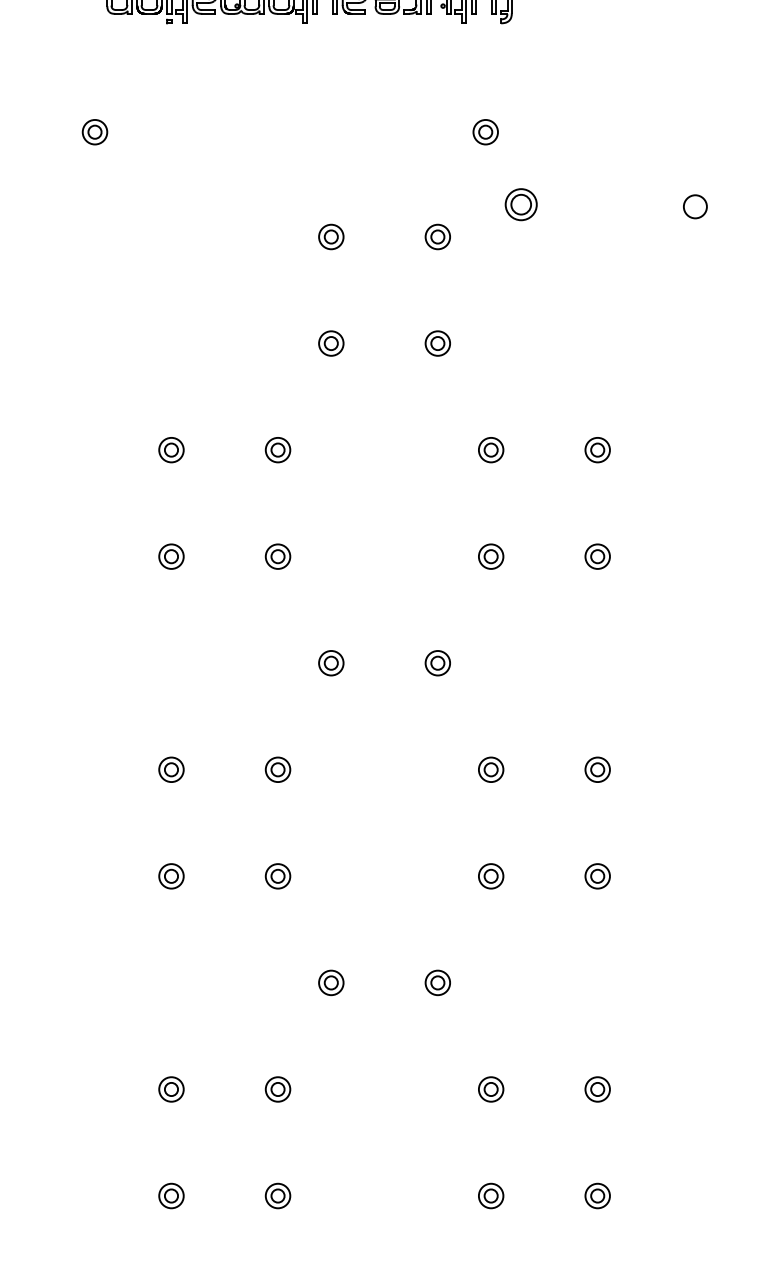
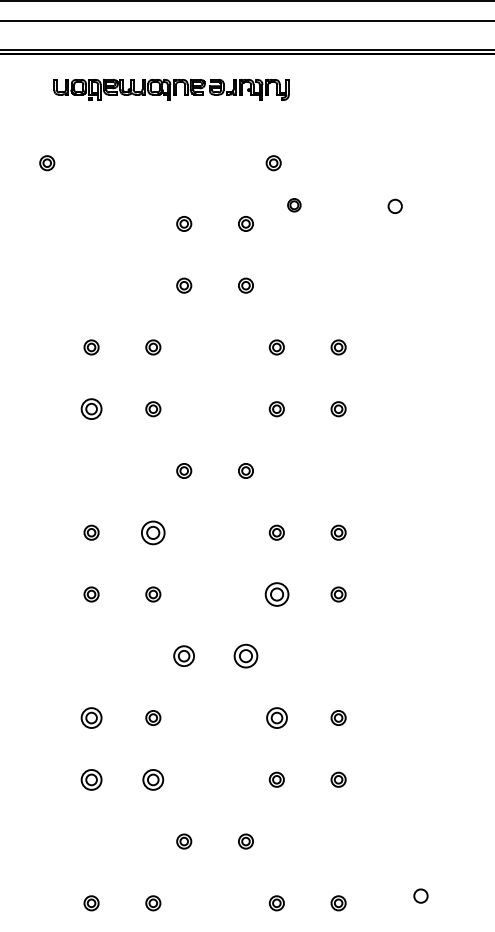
part: (521, 205) -> (294, 205), size x0.7
part: (171, 557) -> (91, 409), size x1.4
part: (278, 769) -> (153, 532), size x1.6
part: (490, 876) -> (276, 594), size x1.6
part: (331, 983) -> (184, 656), size x1.4
part: (437, 983) -> (245, 656), size x1.6
part: (171, 1088) -> (91, 717), size x1.4
part: (490, 1088) -> (276, 717), size x1.4
part: (171, 1195) -> (91, 779), size x1.4
part: (278, 1195) -> (153, 779), size x1.4

